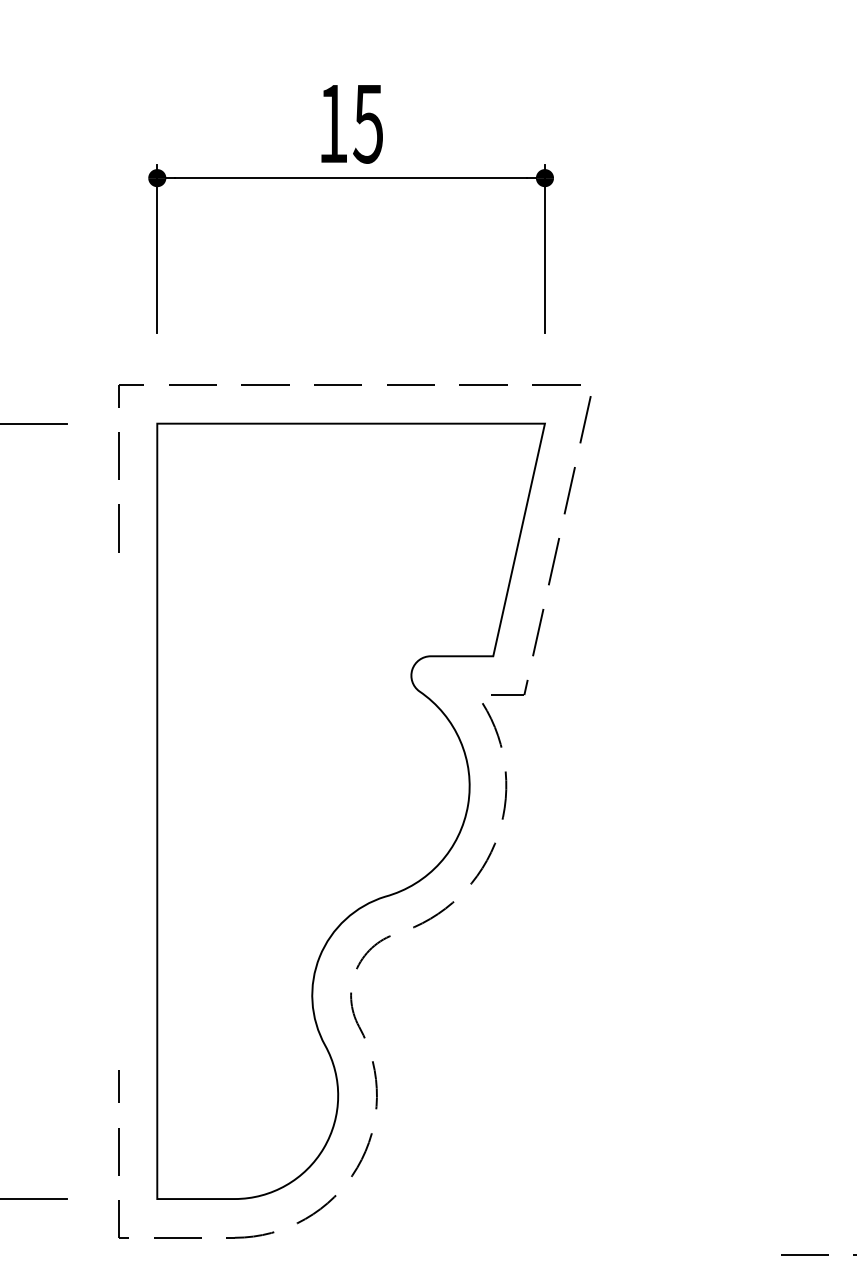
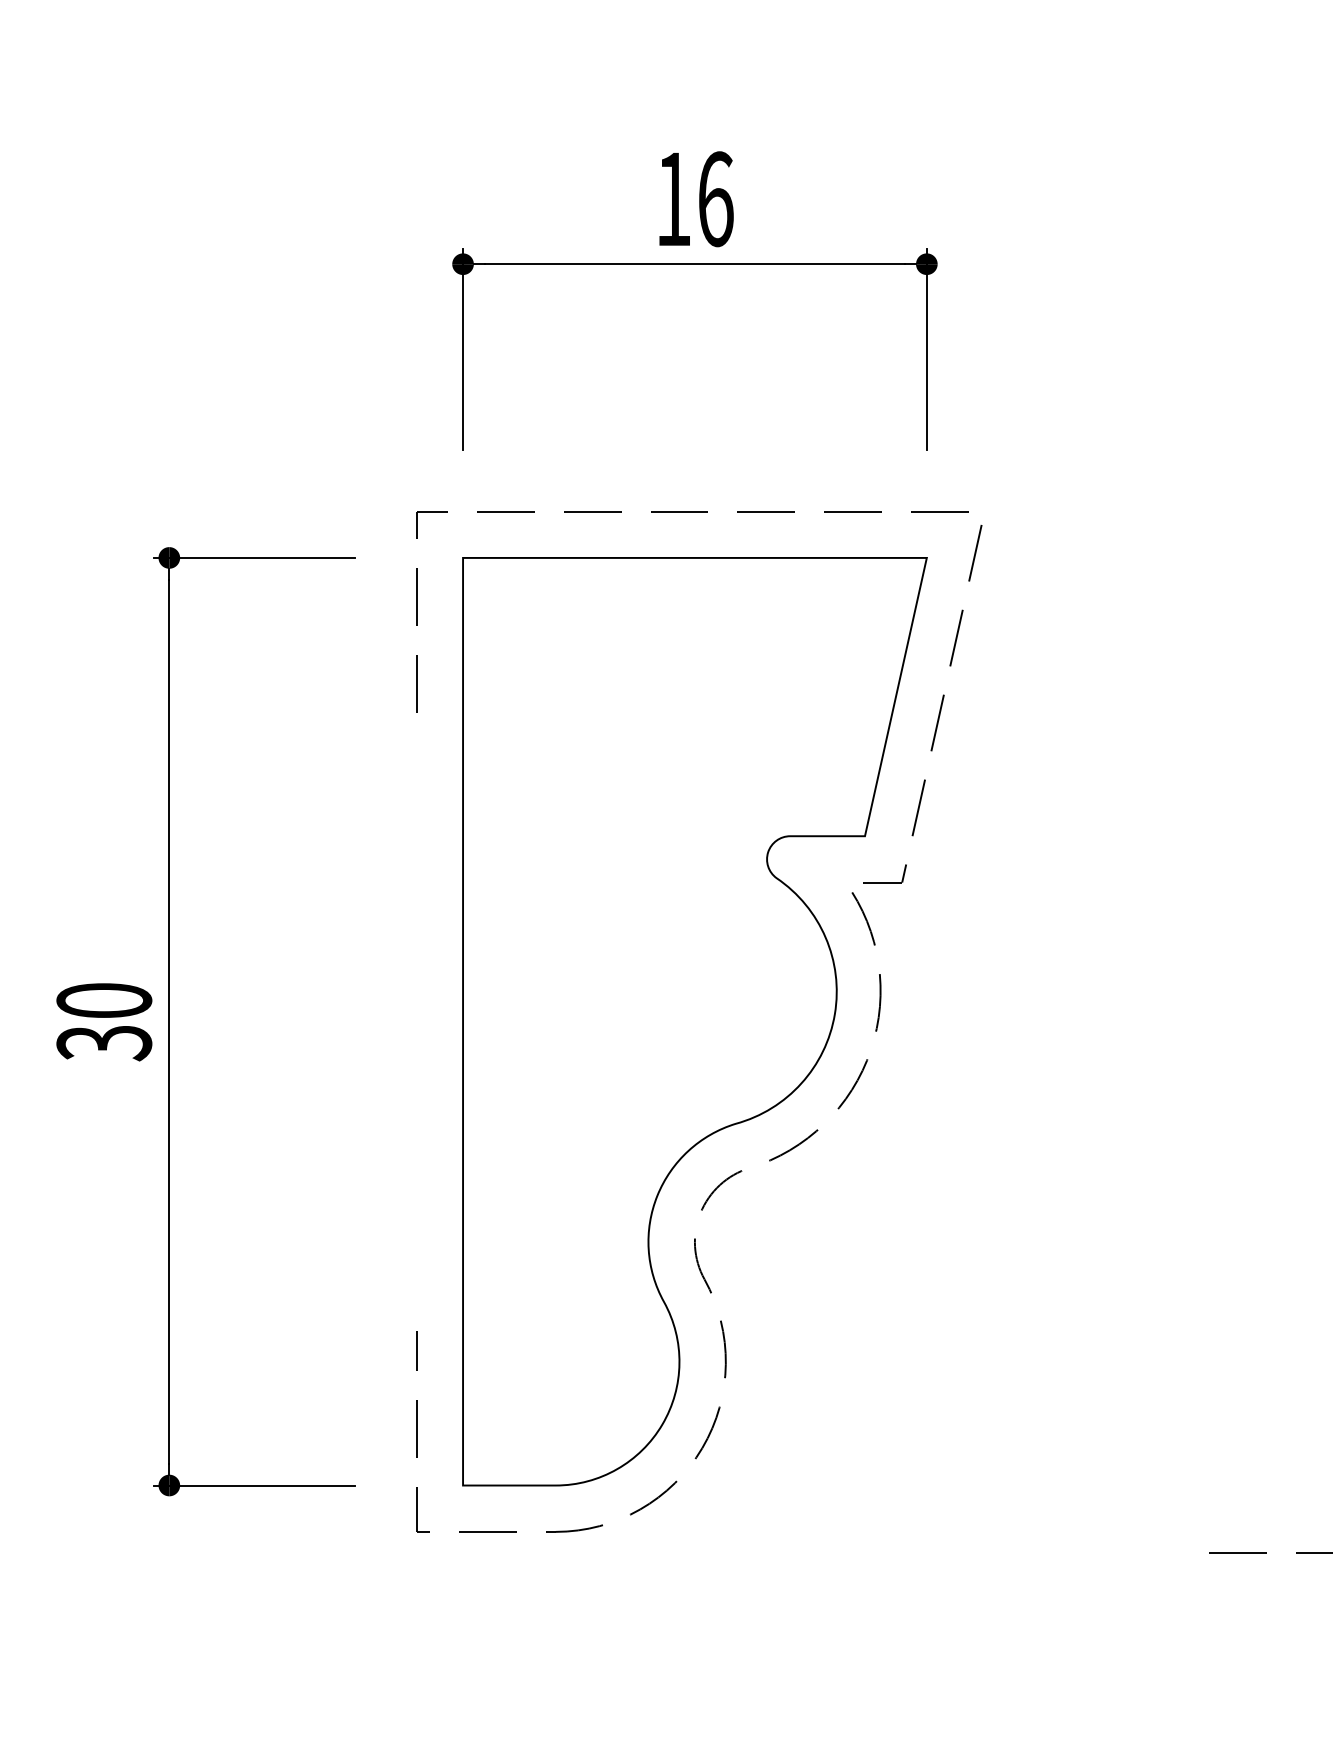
text: (368, 124) -> (715, 199), 15 -> 16

